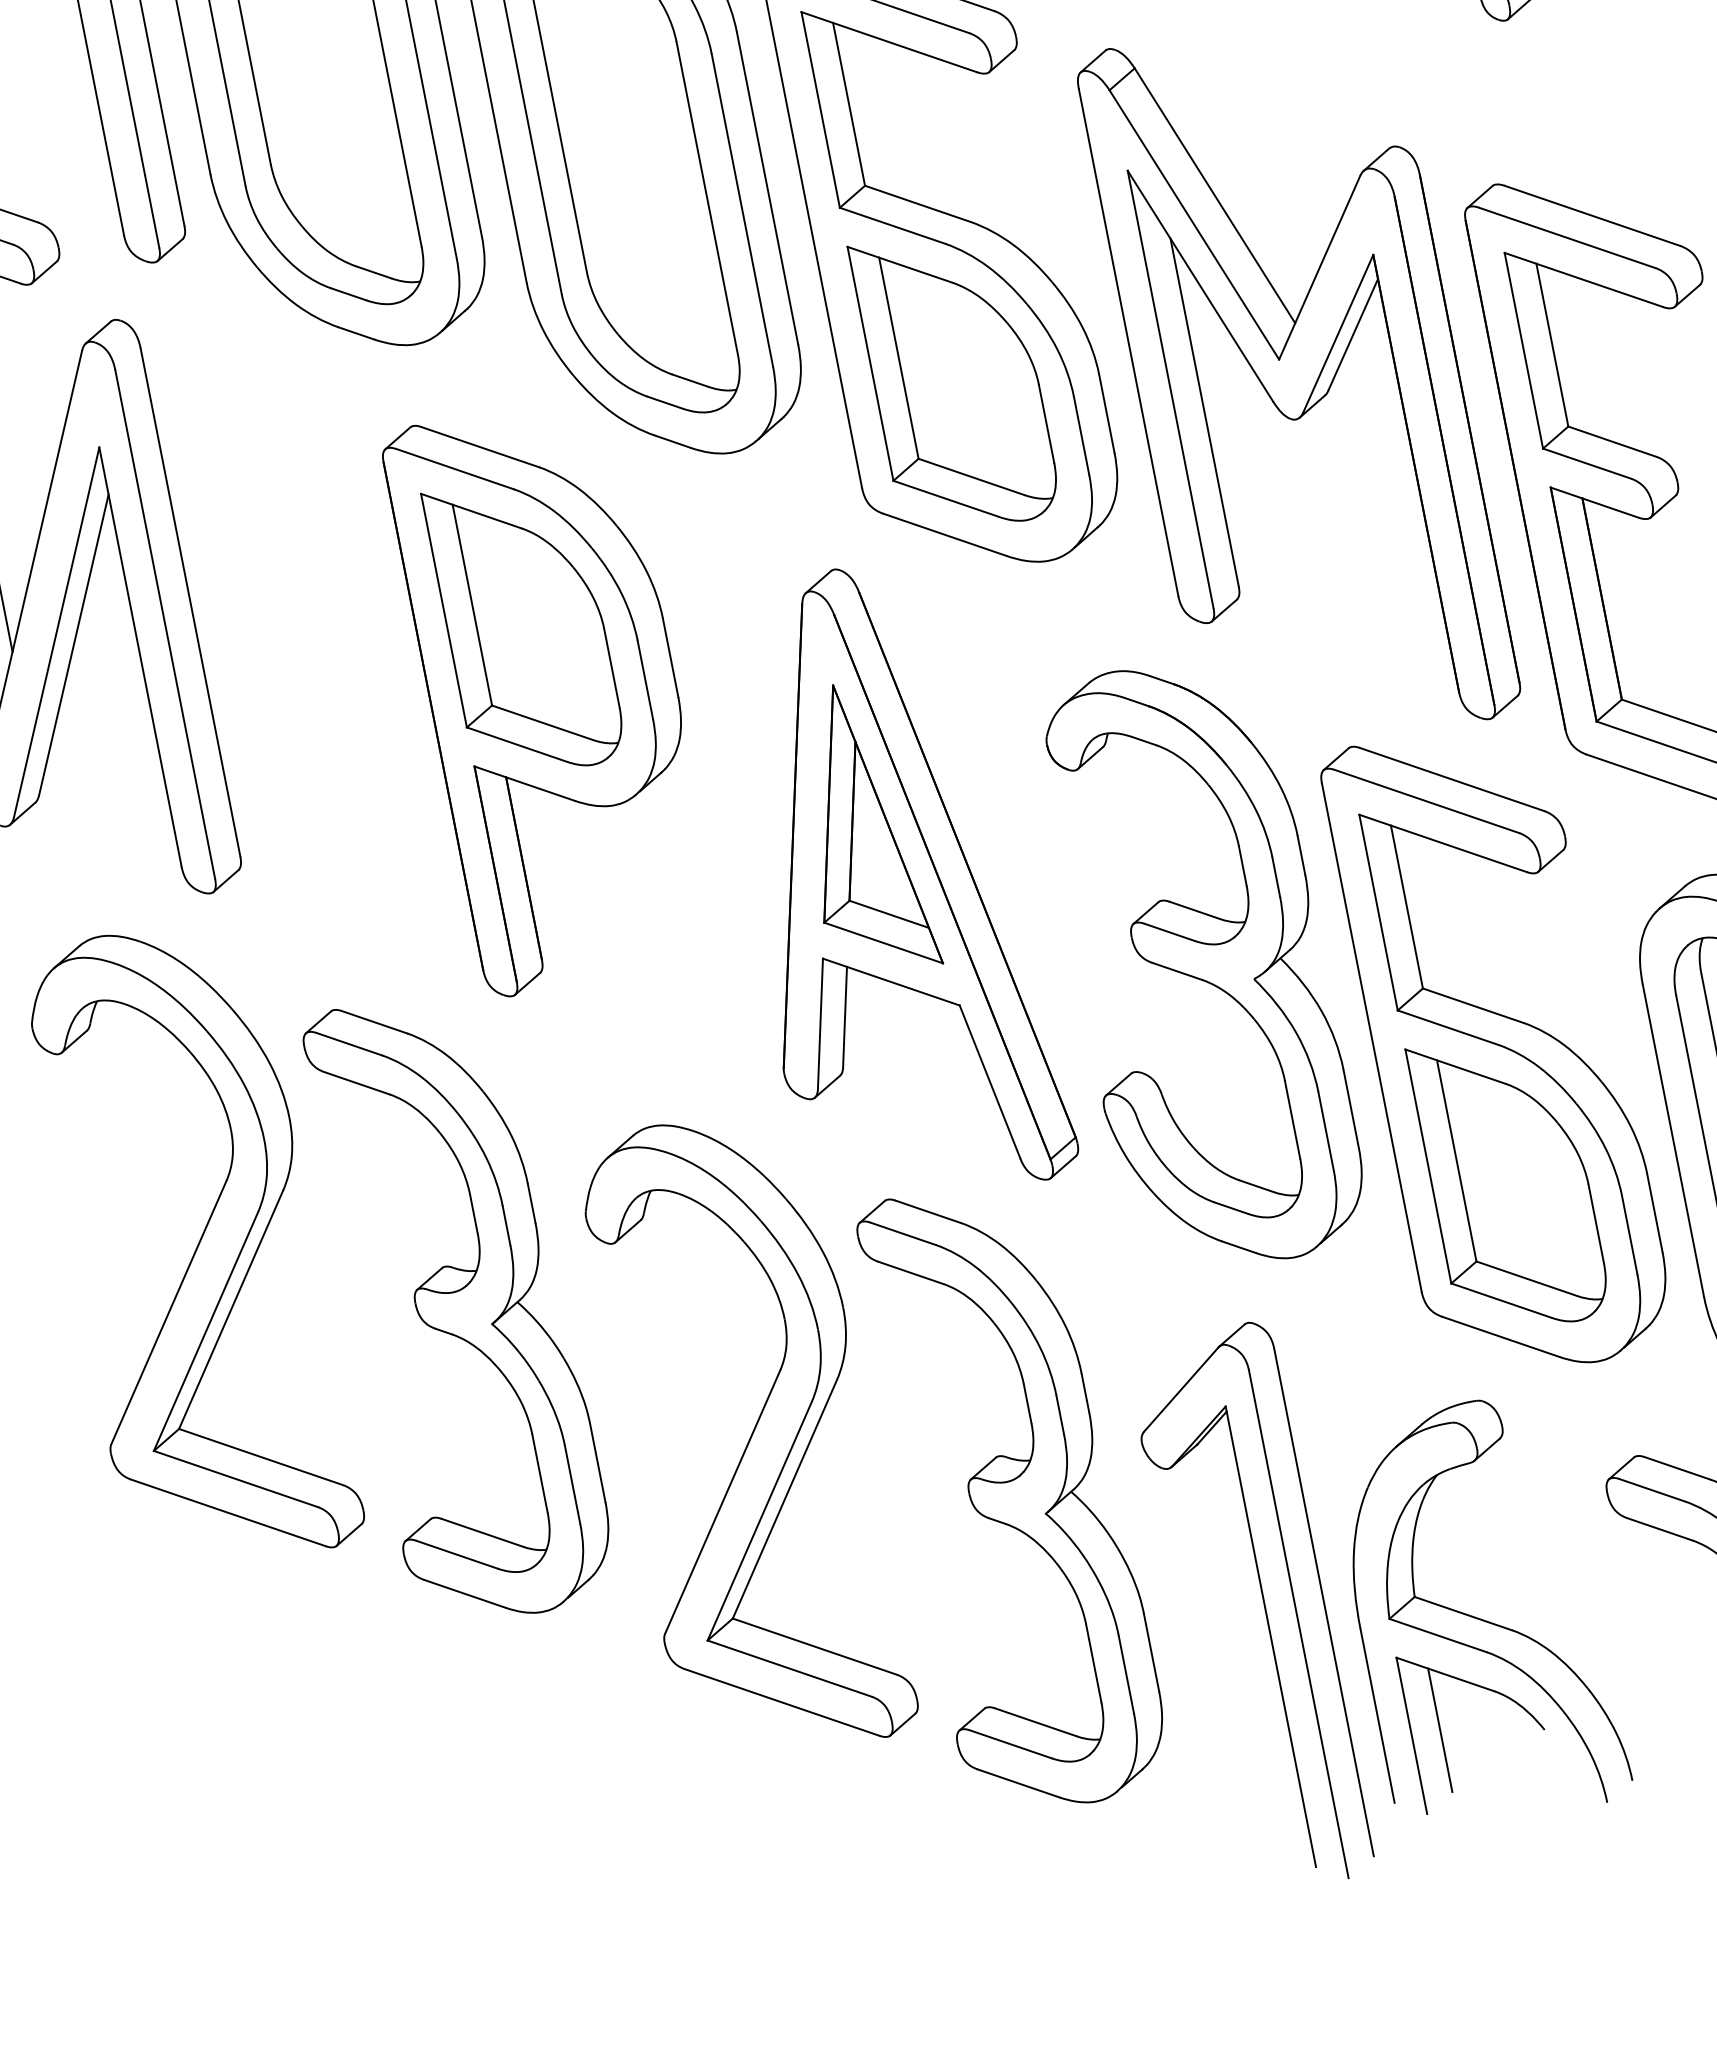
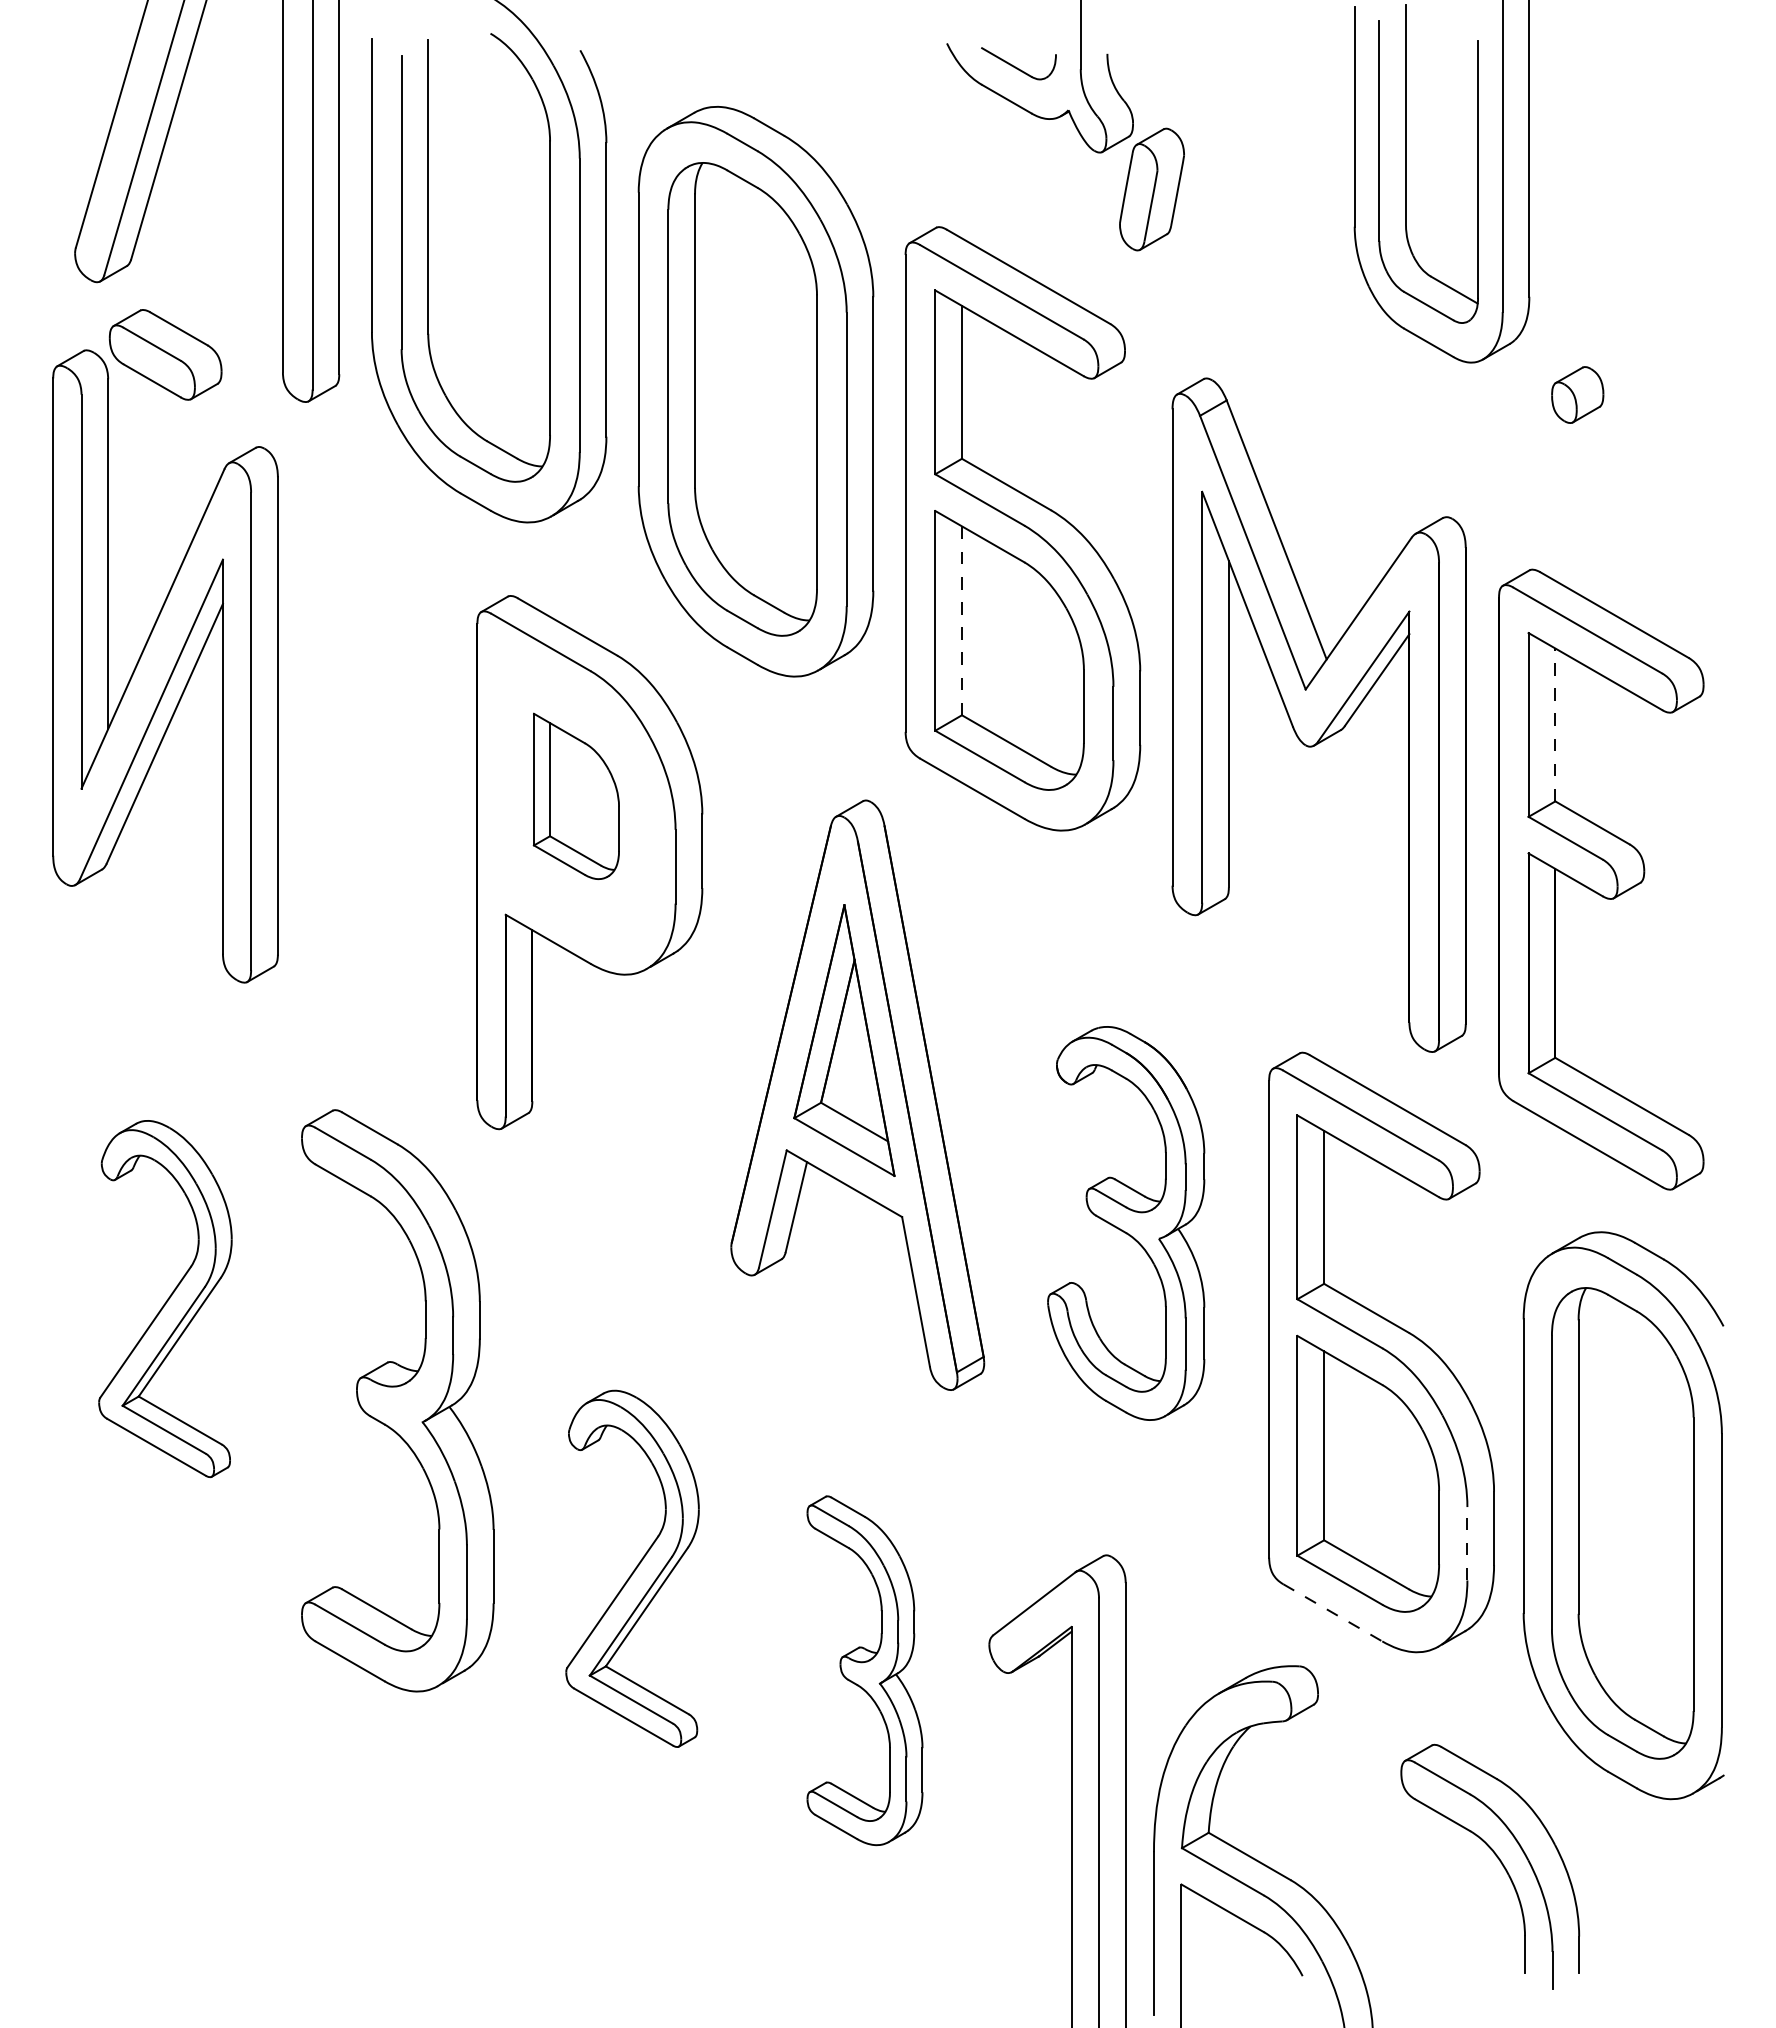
line: (1552, 344) -> (1555, 724), solid -> dashed
line: (898, 358) -> (961, 620), solid -> dashed
part: (525, 625) -> (576, 796), size x0.6
part: (1198, 965) -> (1125, 1223), size x0.7
line: (1629, 1234) -> (1467, 1543), solid -> dashed
part: (192, 1246) -> (165, 1298), size x0.6
line: (1501, 1337) -> (1333, 1613), solid -> dashed
part: (746, 1435) -> (632, 1568), size x0.6
part: (1014, 1496) -> (864, 1670), size x0.6
line: (1440, 1729) -> (1208, 1957), removed

